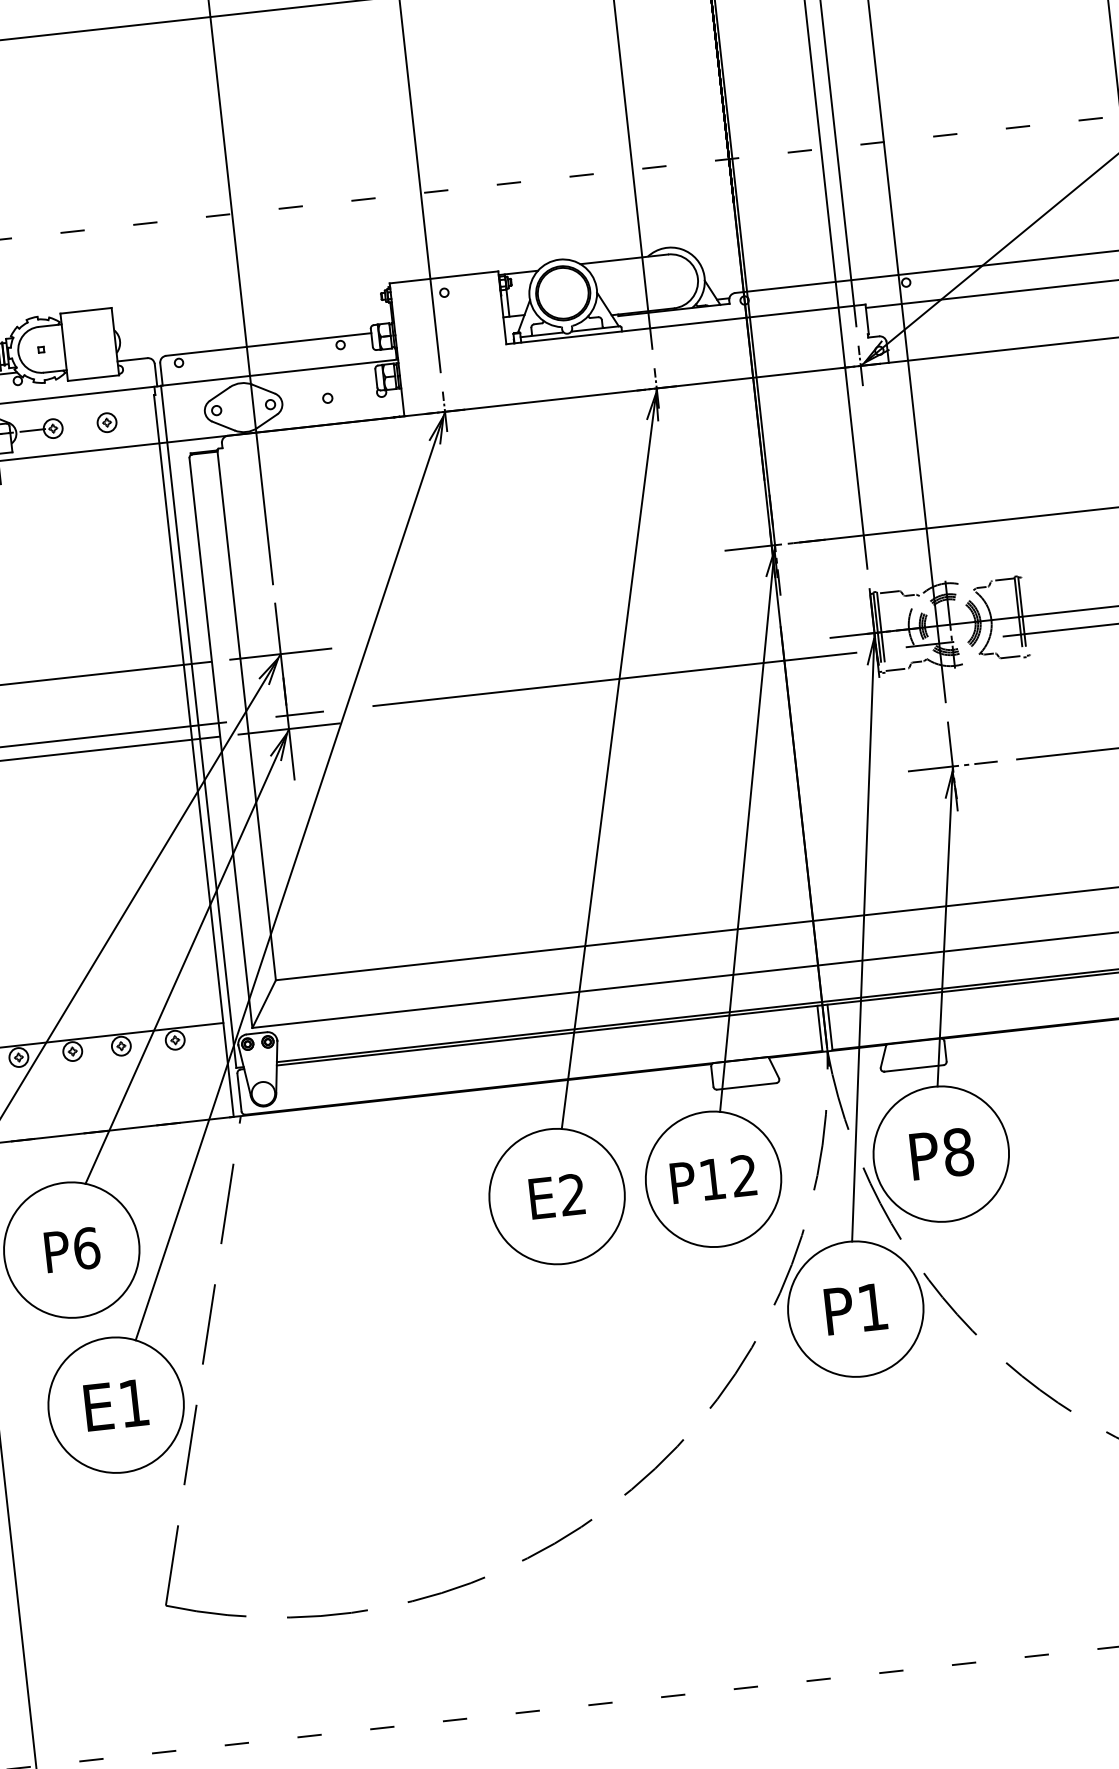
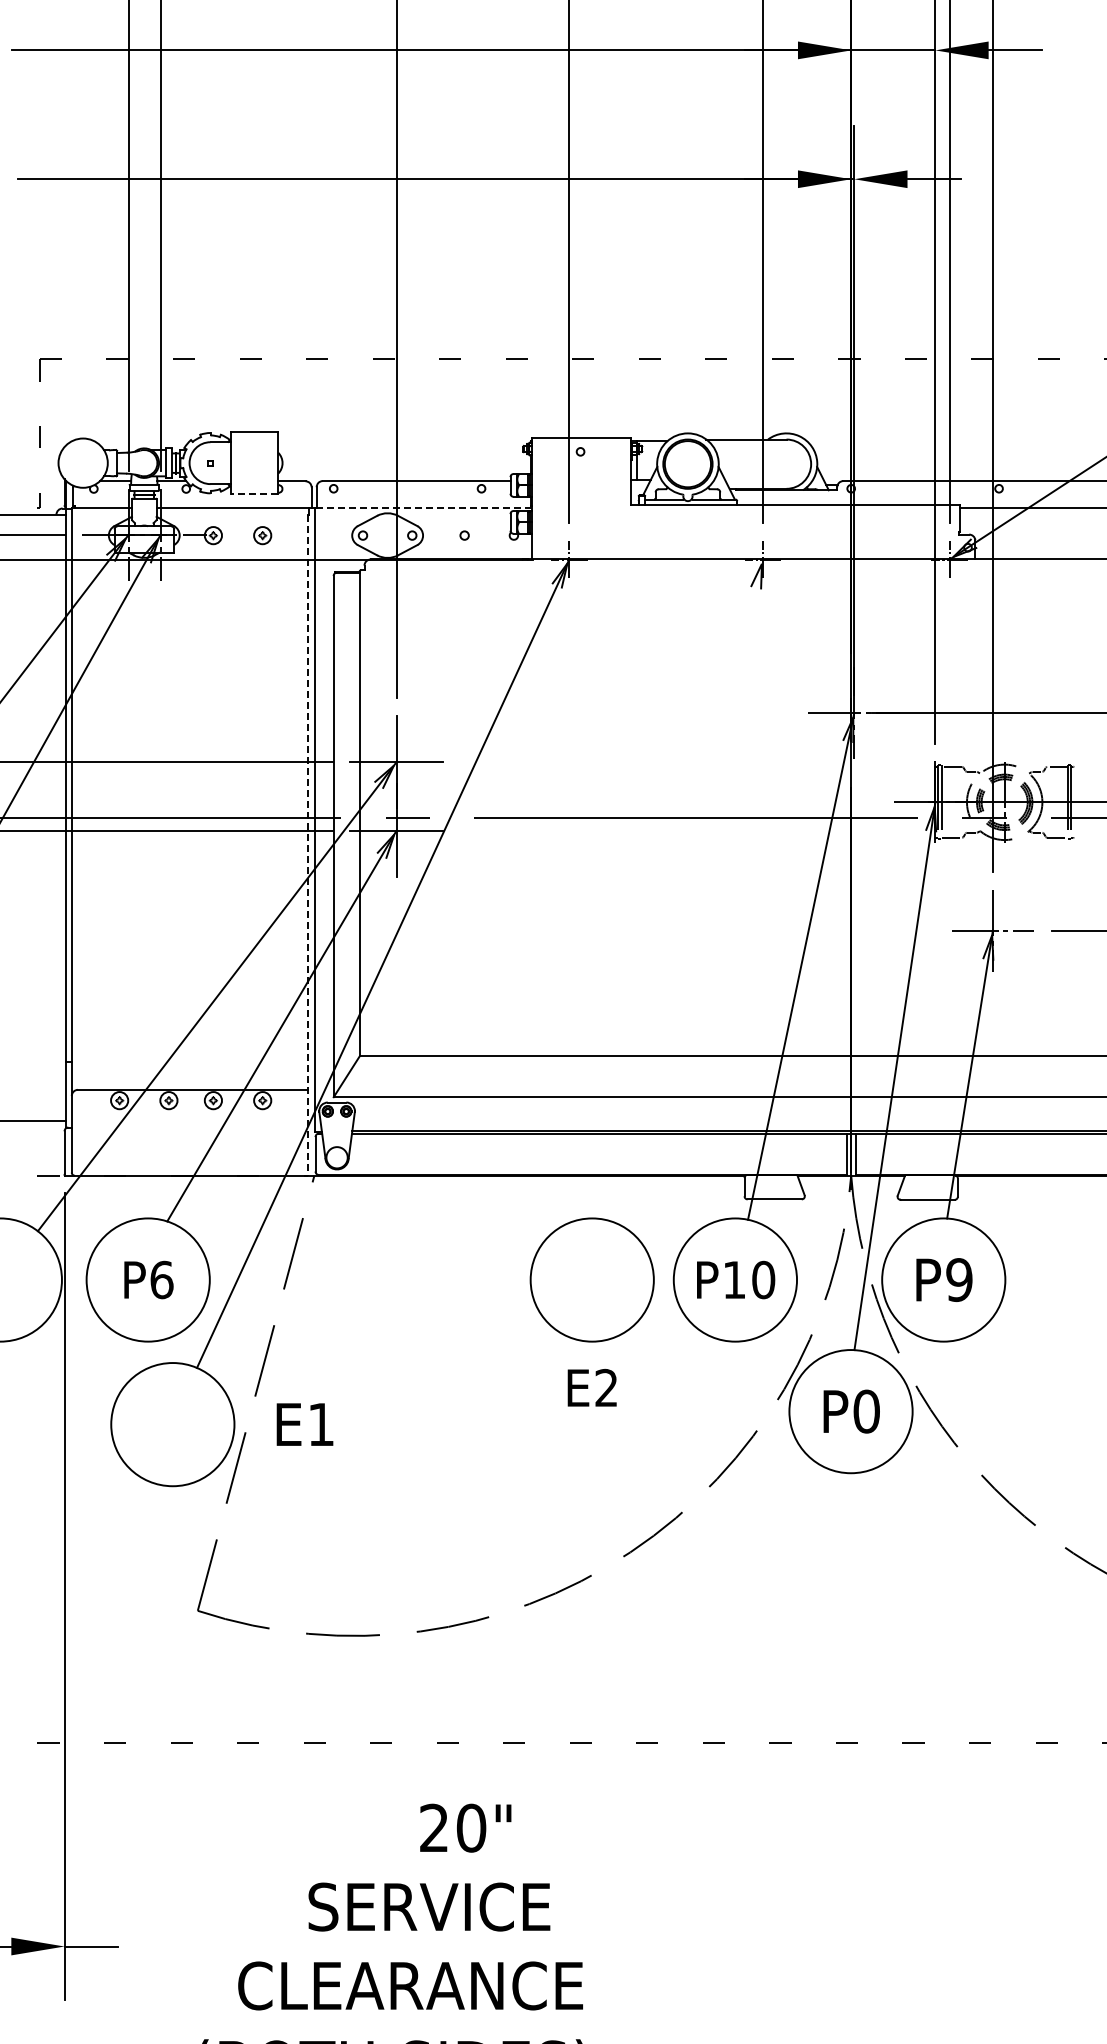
line: (279, 372) -> (423, 507), solid -> dashed
line: (93, 377) -> (254, 493), solid -> dashed
line: (193, 757) -> (307, 846), solid -> dashed
line: (608, 758) -> (682, 889), removed
text: (958, 1152) -> (959, 1280), P8 -> P9
text: (744, 1175) -> (763, 1279), P12 -> P10
text: (556, 1196) -> (591, 1387), moved
text: (872, 1307) -> (866, 1411), P1 -> P0
text: (115, 1405) -> (304, 1424), moved

